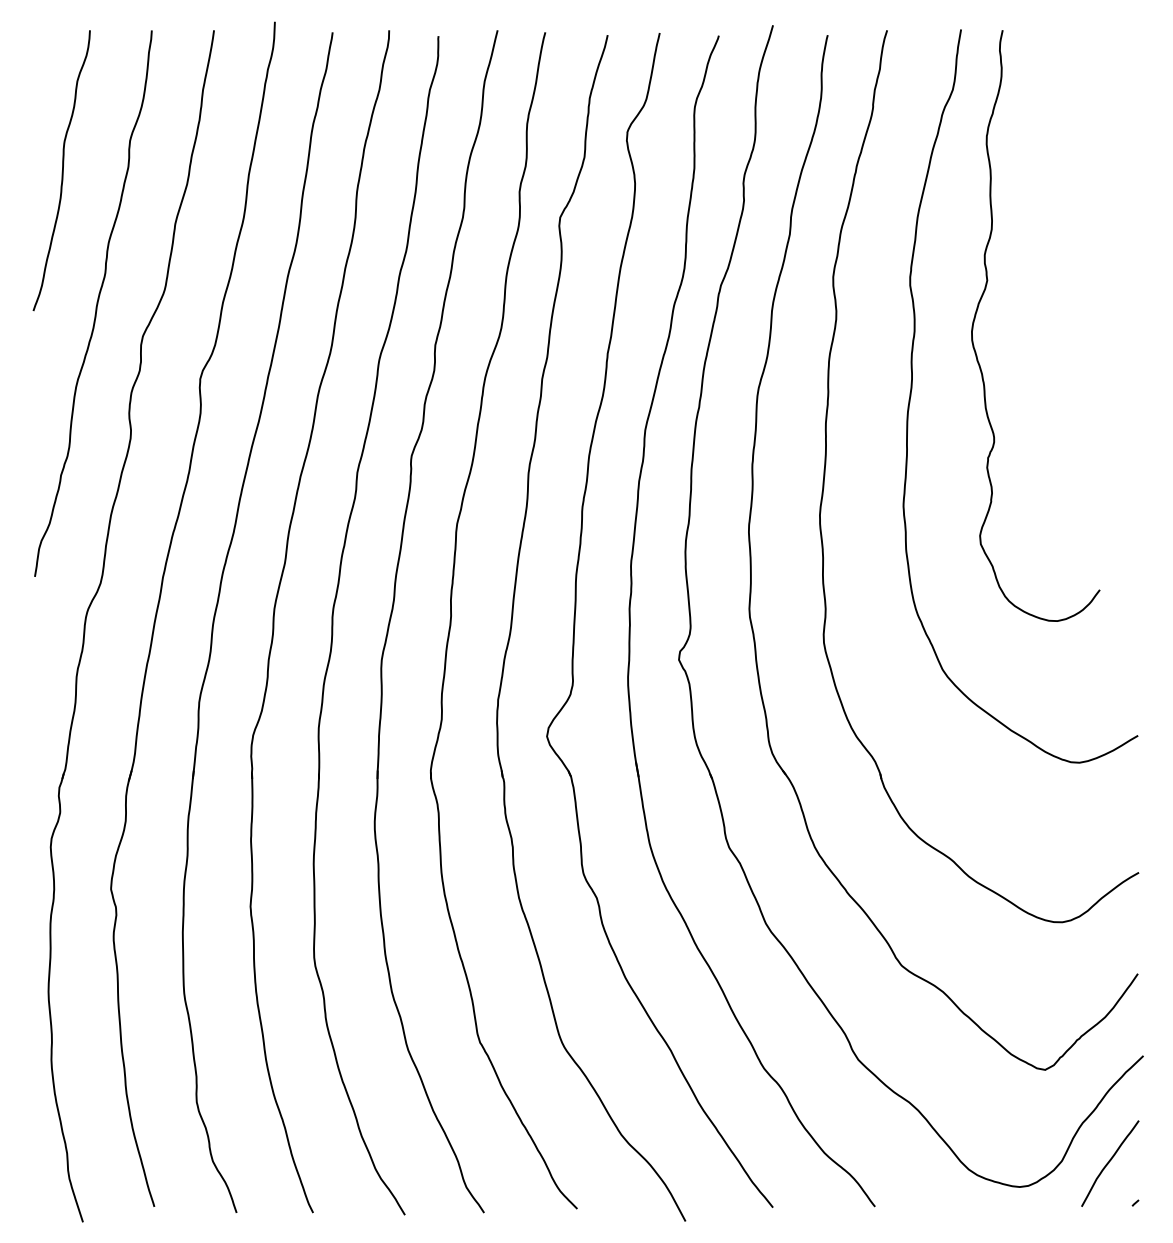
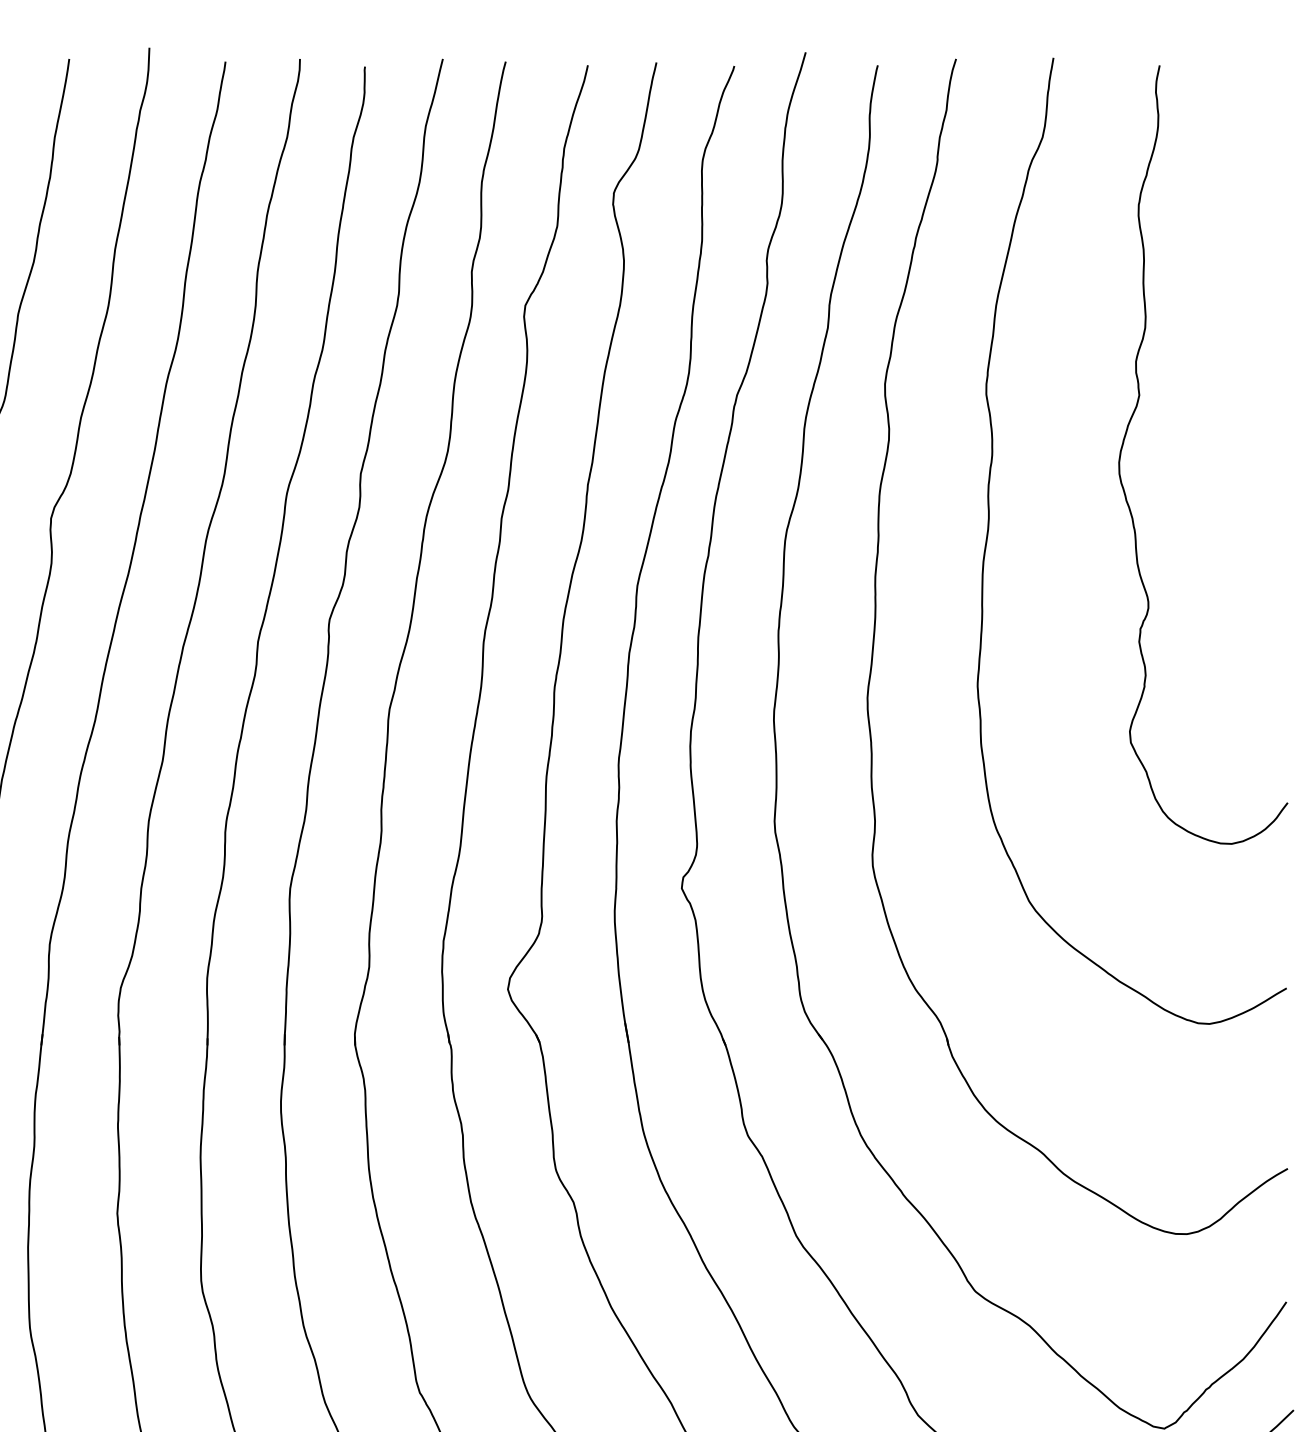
curve: (977, 312) -> (1126, 437), moved

